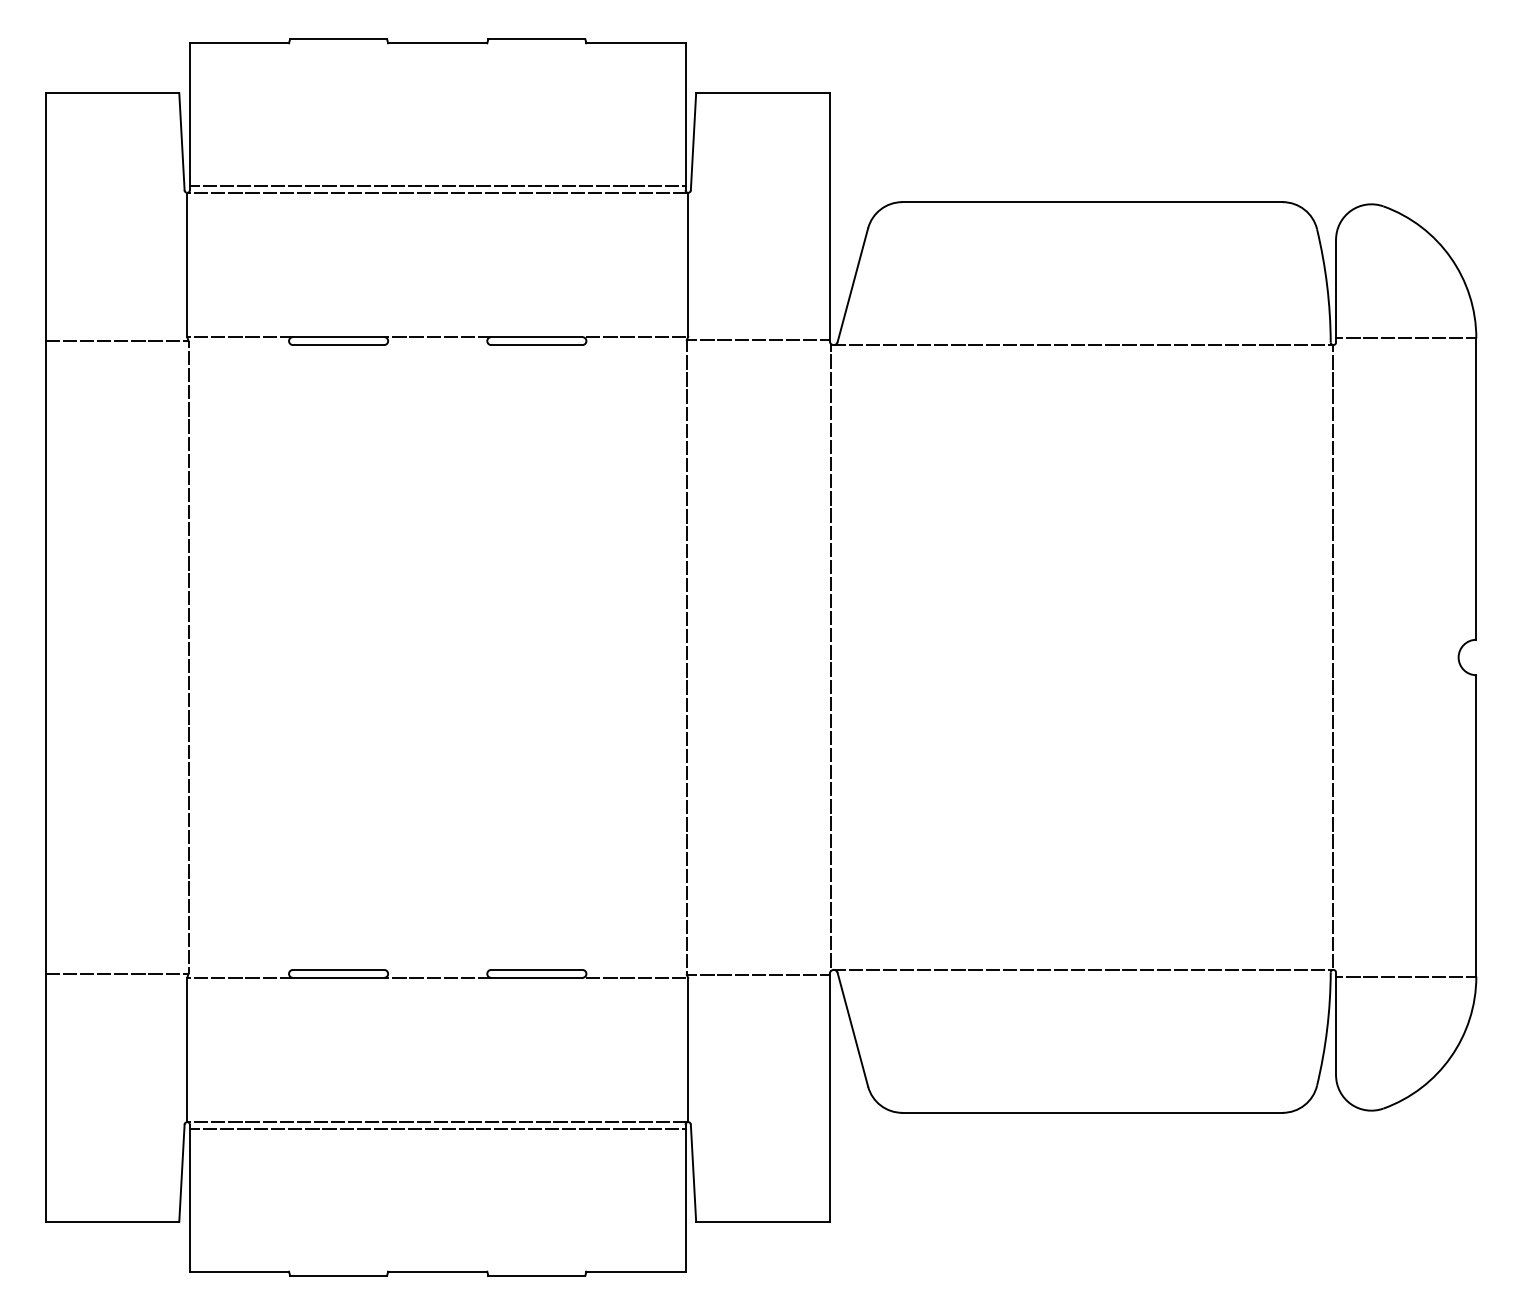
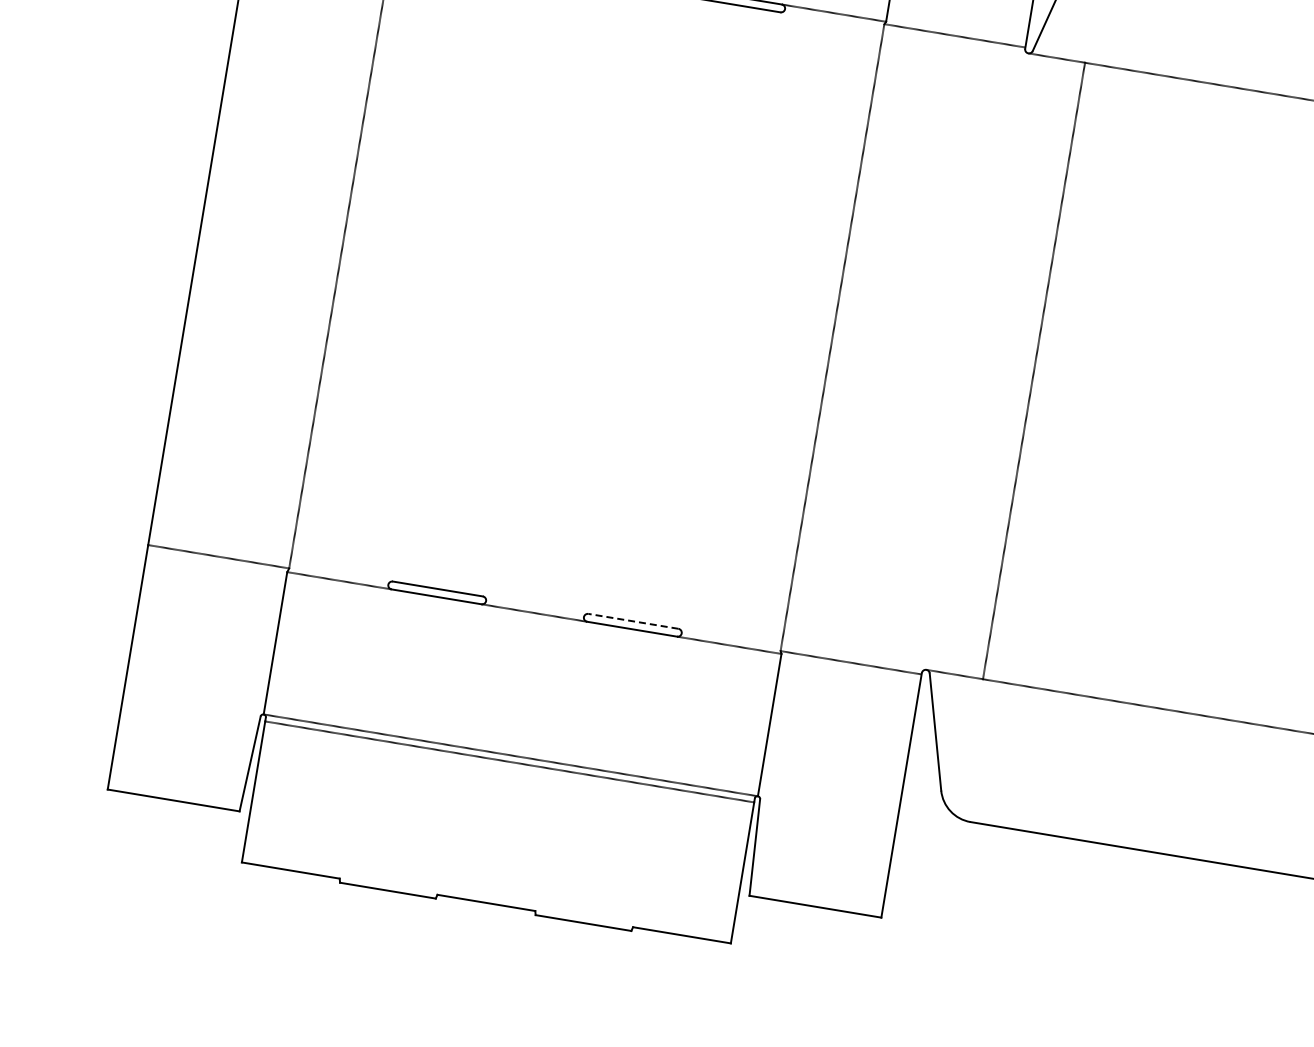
line: (831, 657) -> (1034, 371), moved
line: (536, 969) -> (633, 620), solid -> dashed

